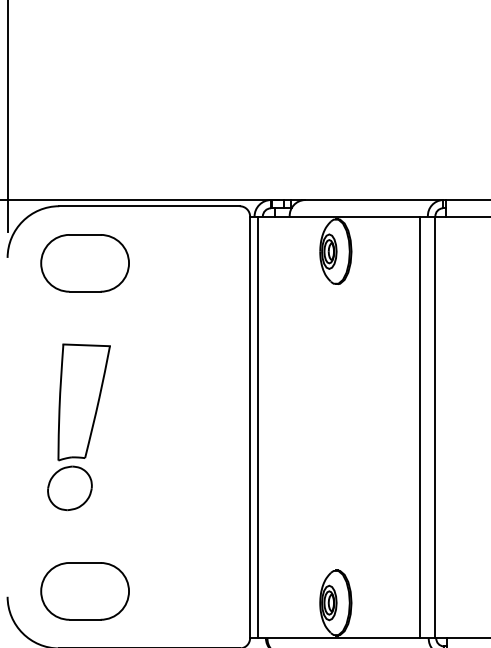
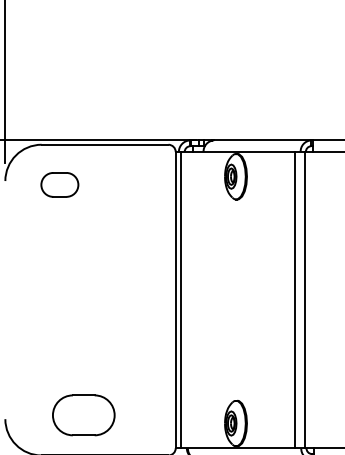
part: (84, 262) -> (59, 184), size x0.6
part: (78, 427) -> (55, 300), removed
part: (84, 591) -> (83, 415), moved

